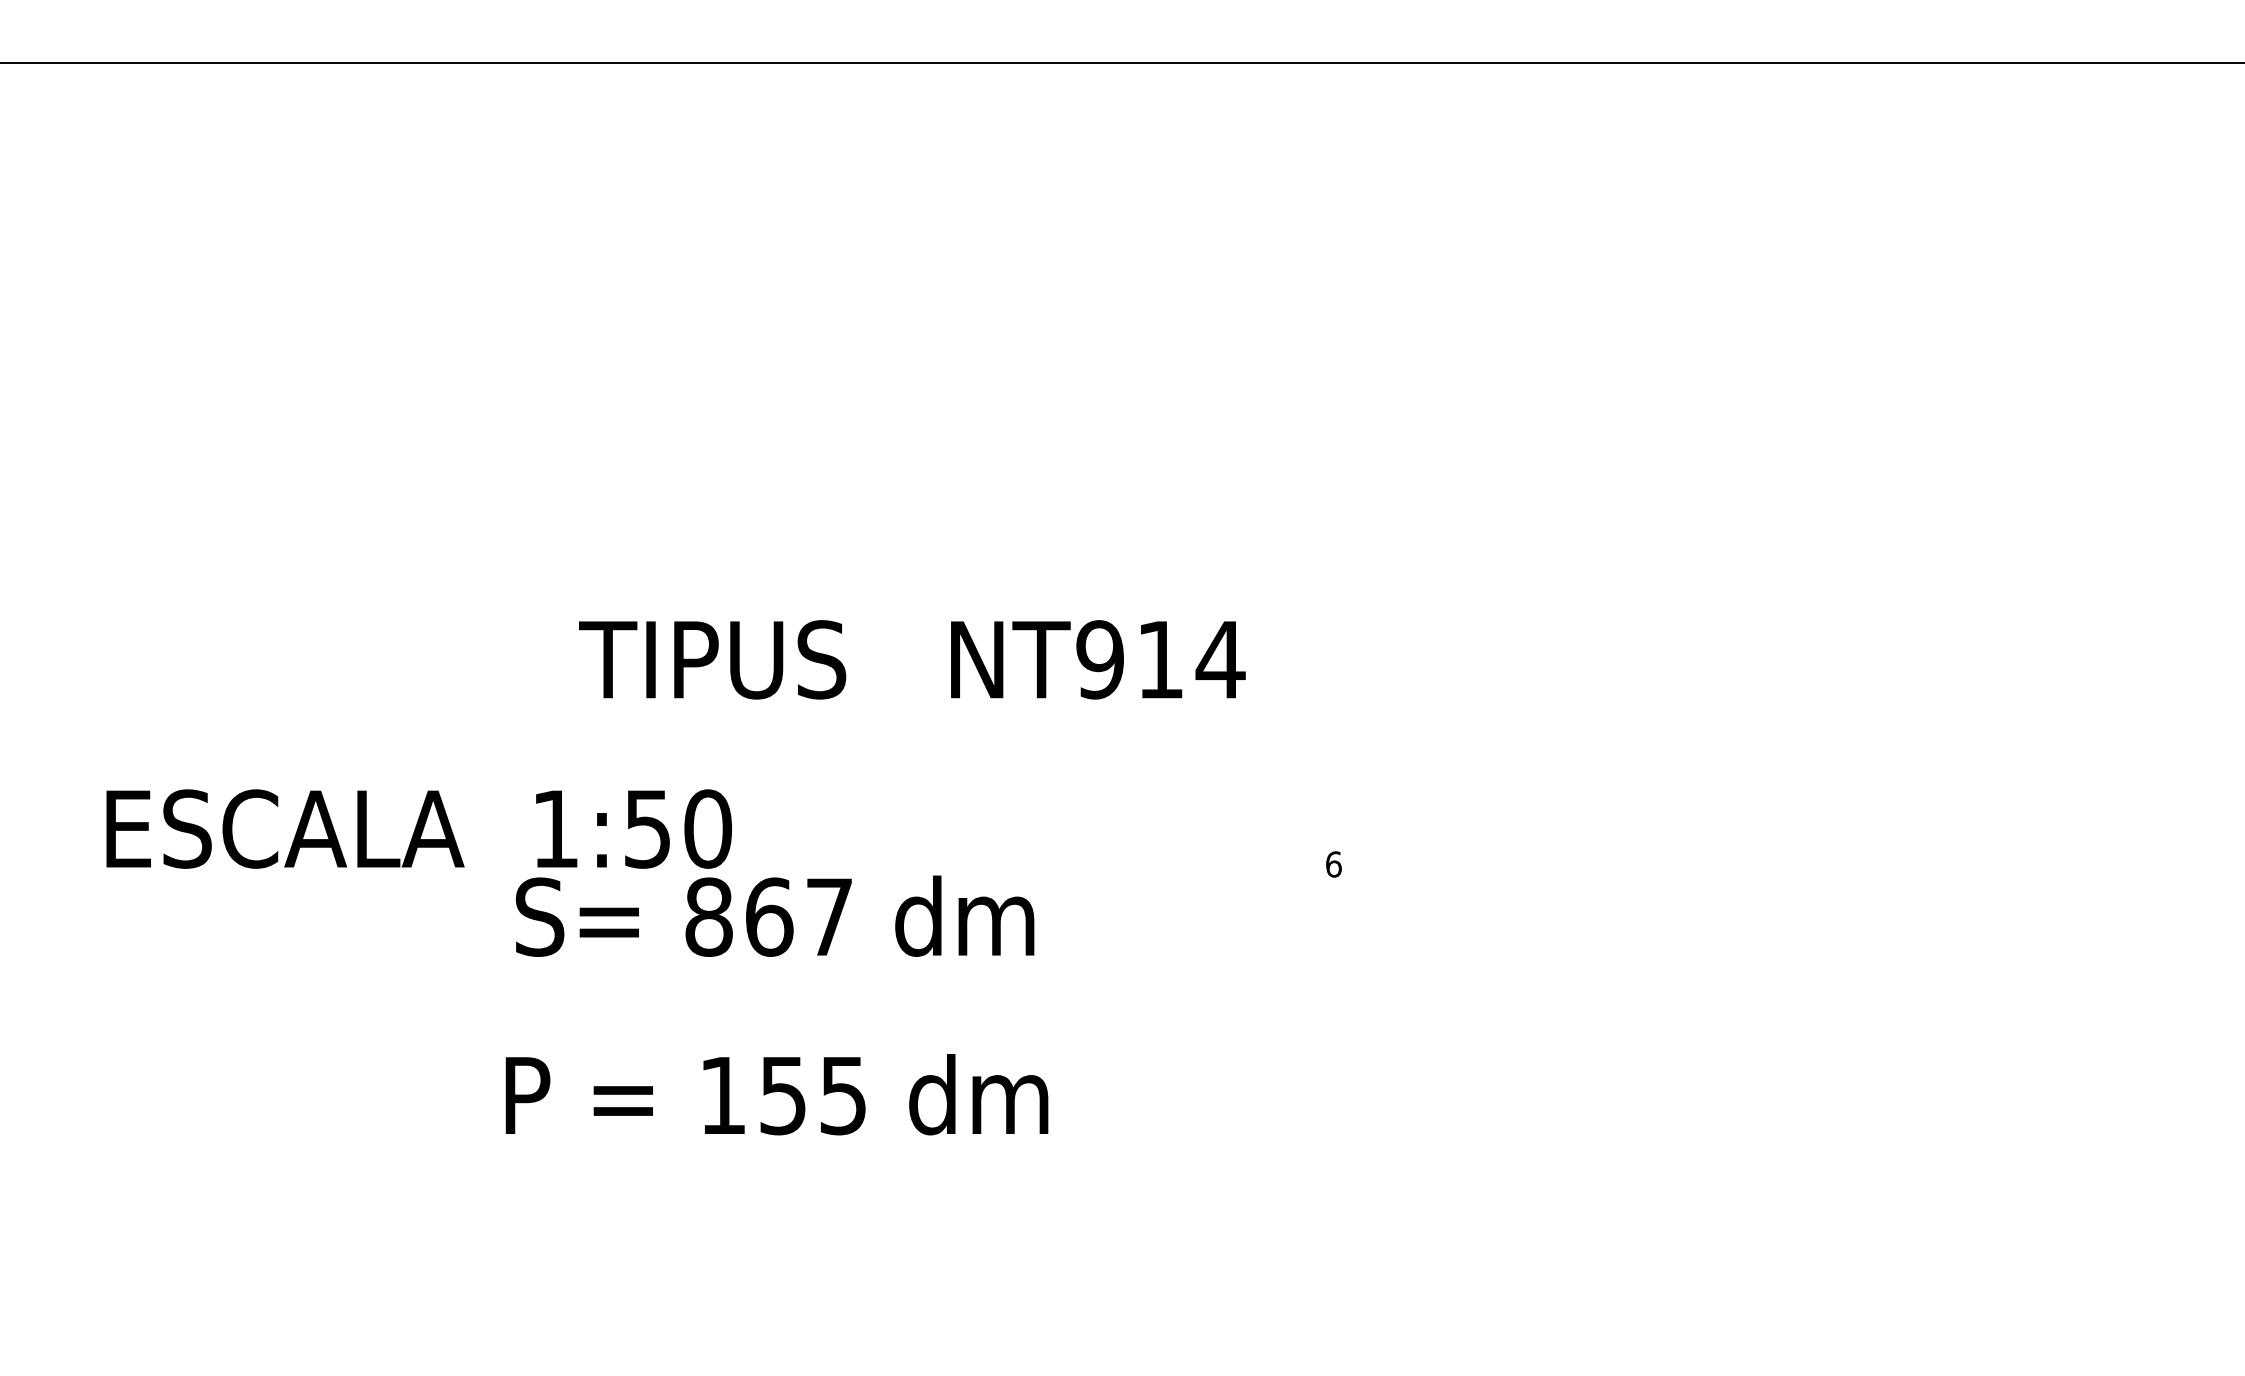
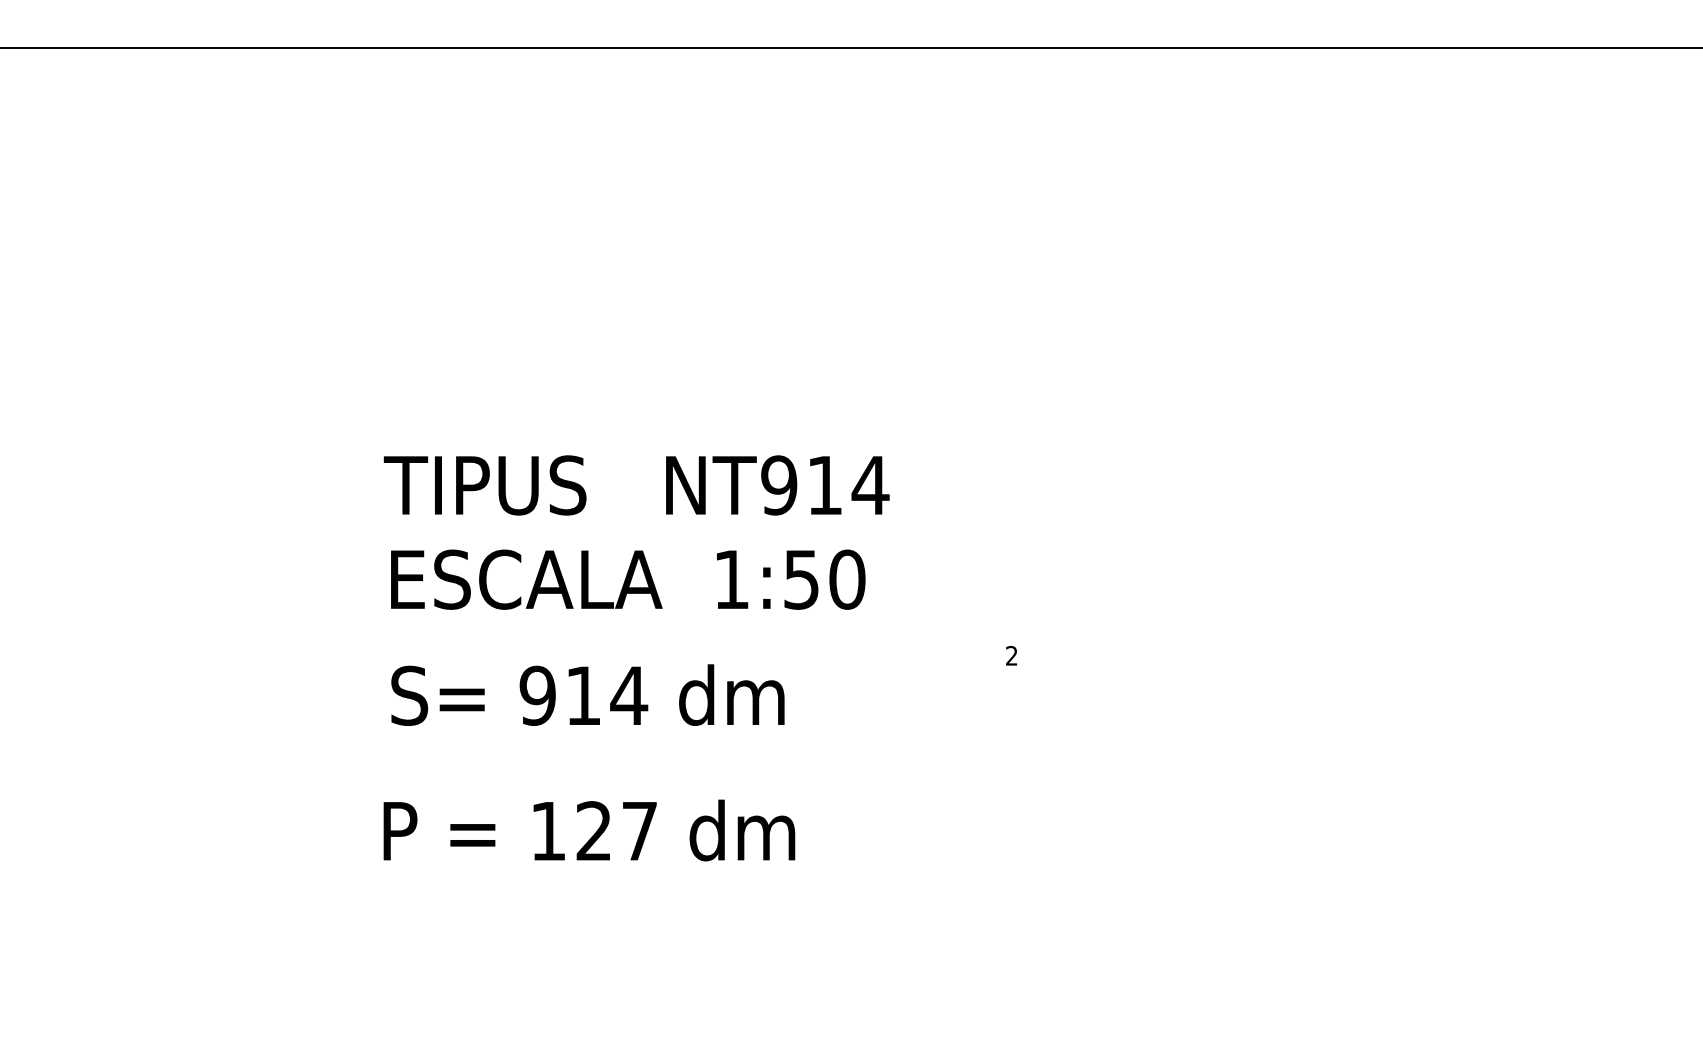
text: (912, 659) -> (636, 485), moved
text: (418, 828) -> (627, 579), moved
text: (1333, 864) -> (1011, 655), 6 -> 2
text: (769, 916) -> (583, 695), 867 -> 914
text: (812, 1095) -> (616, 831), 155 -> 127

